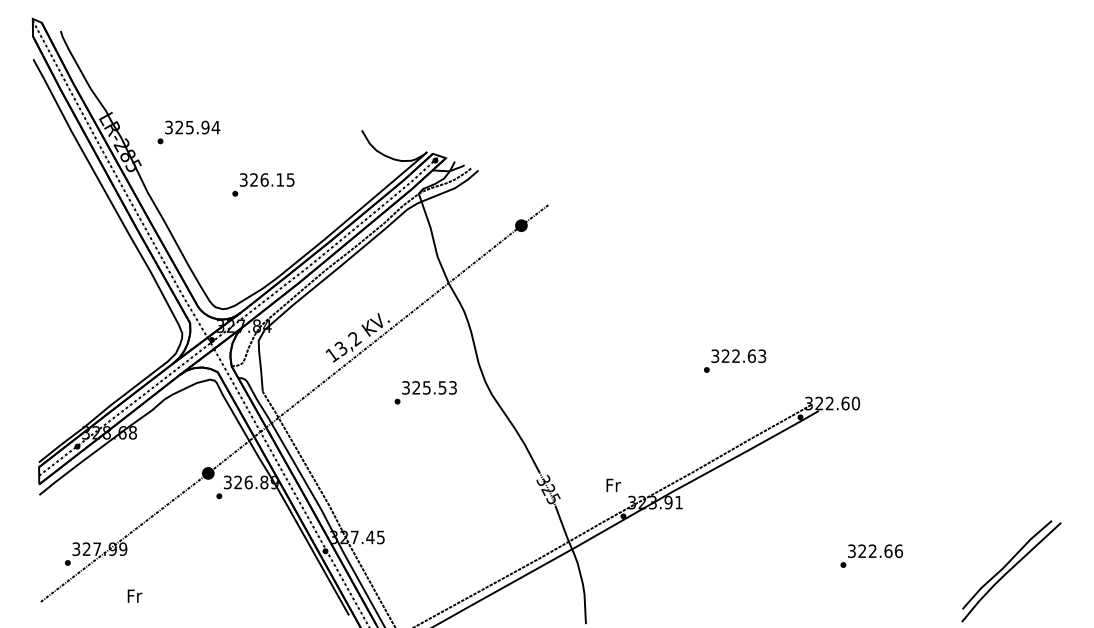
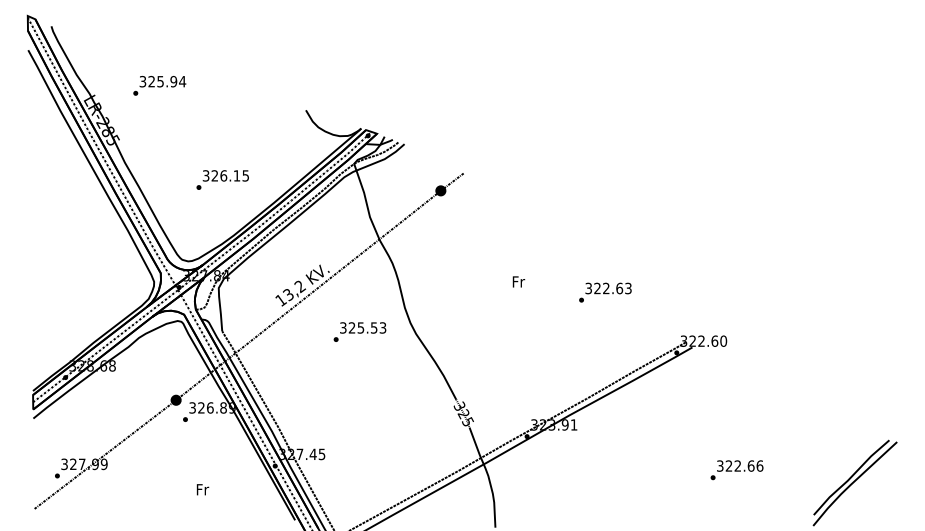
text: (188, 132) -> (159, 85), moved
text: (263, 184) -> (222, 179), moved
text: (735, 360) -> (605, 292), moved
text: (613, 484) -> (518, 281), moved
text: (134, 595) -> (202, 489), moved

